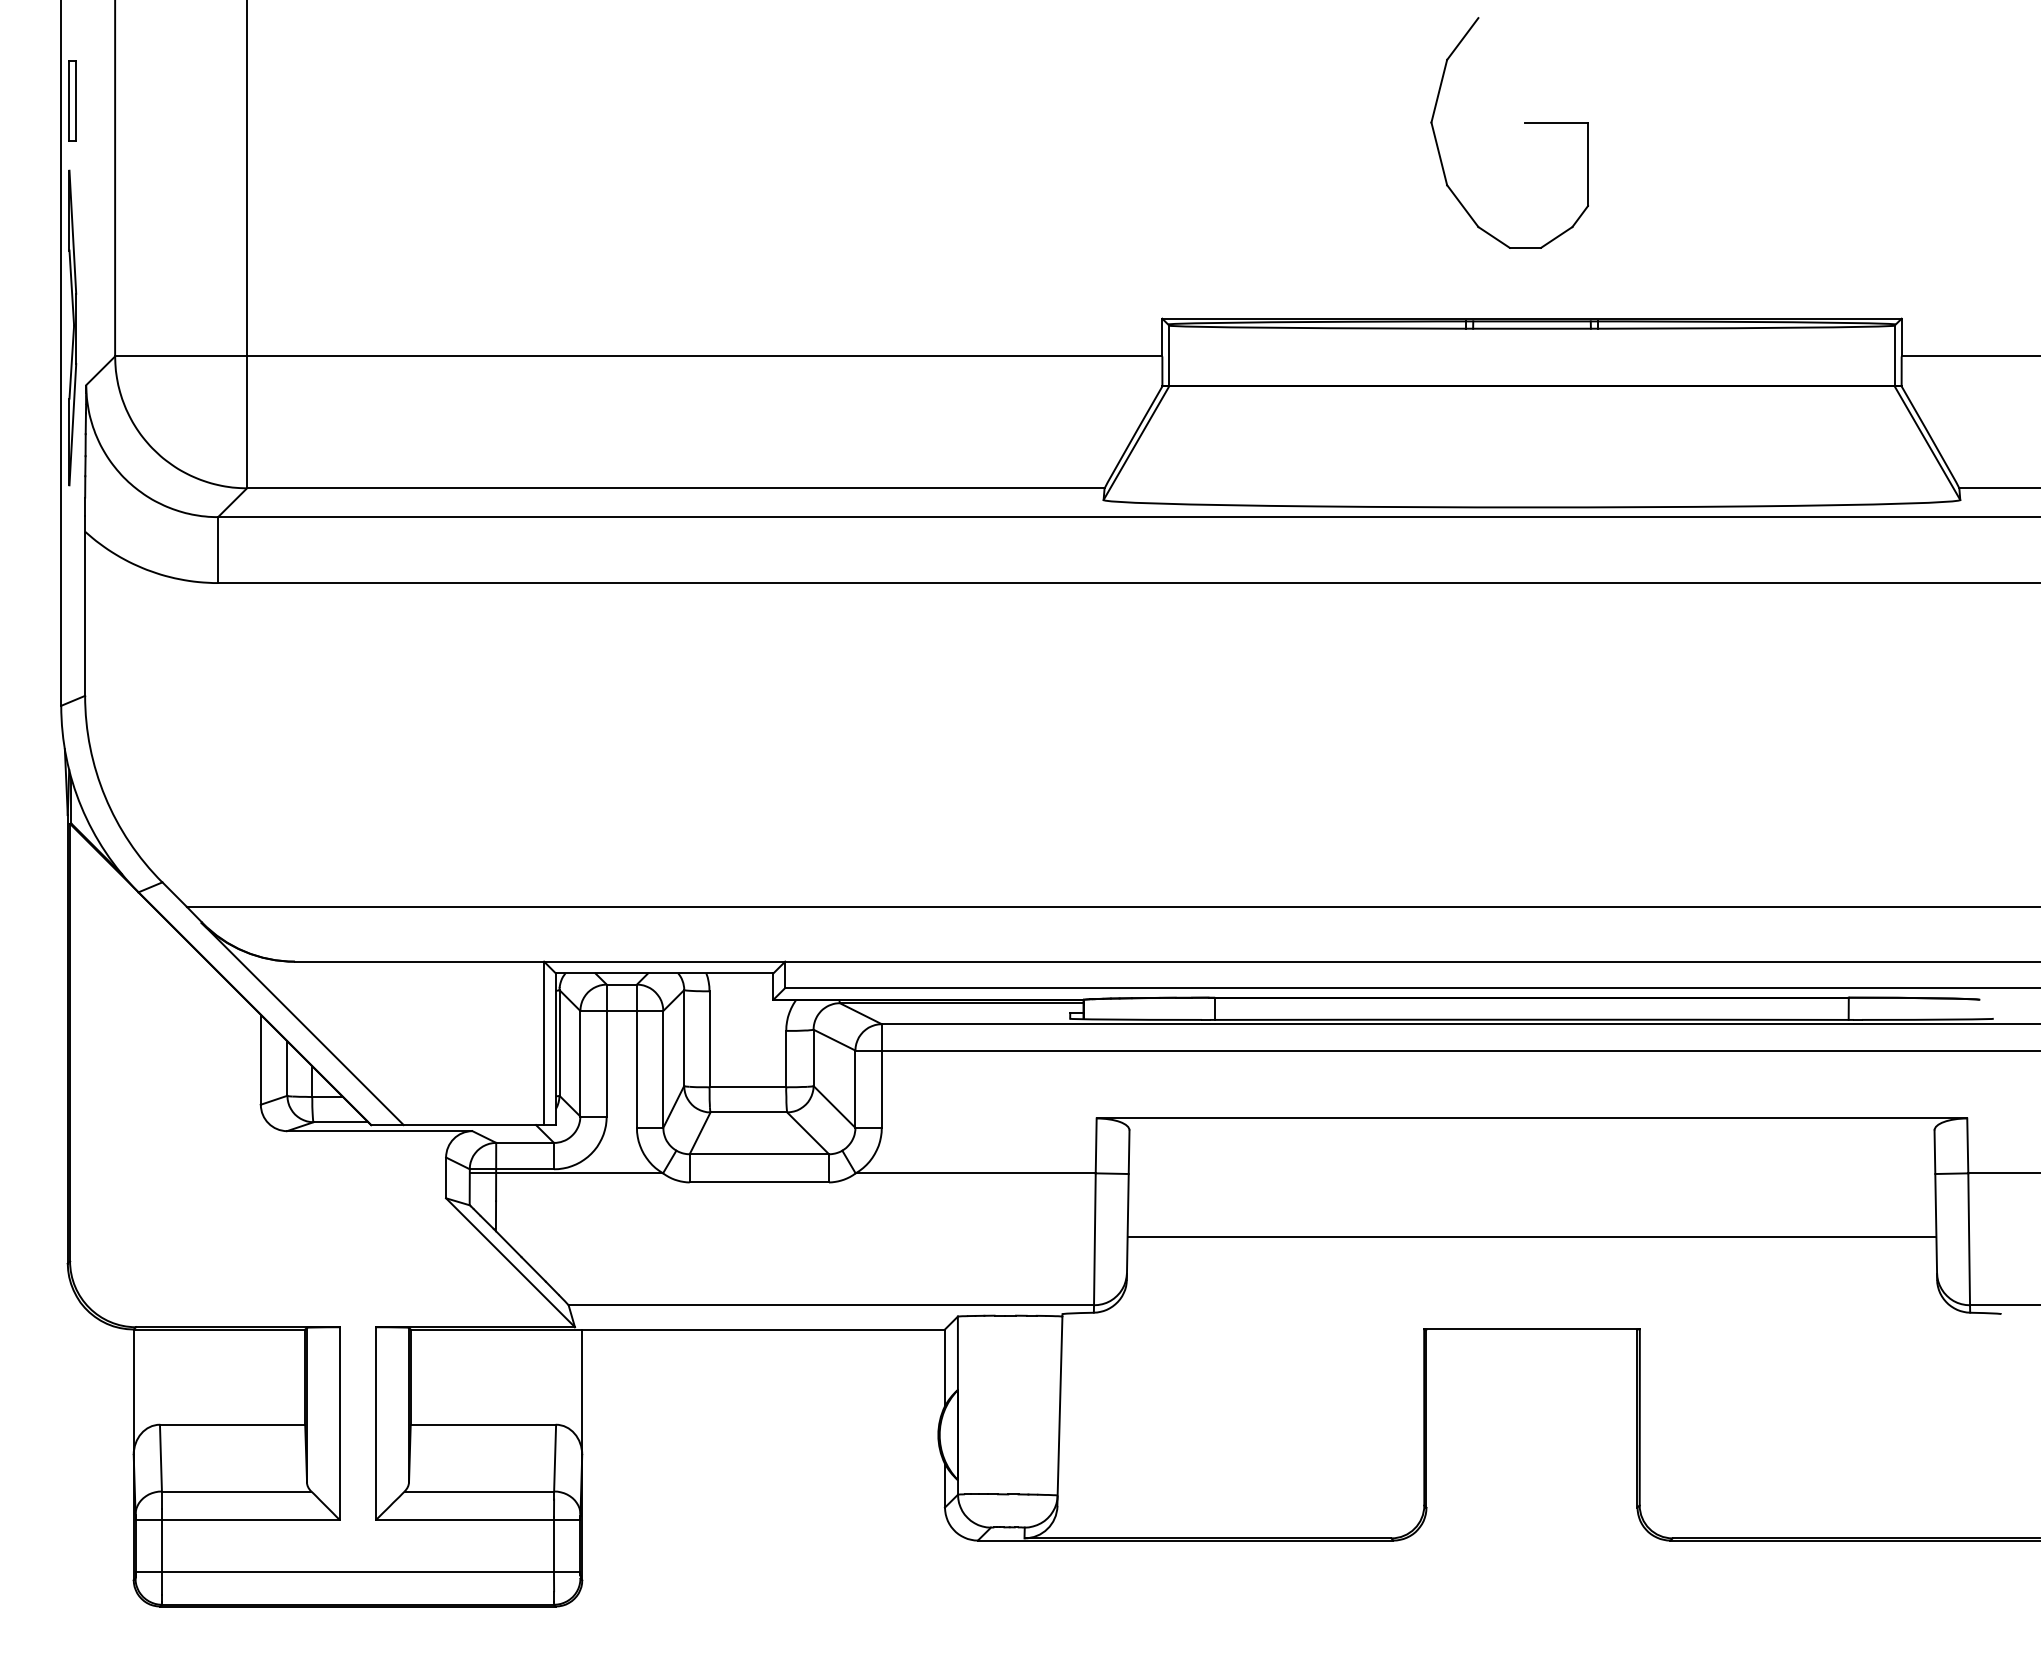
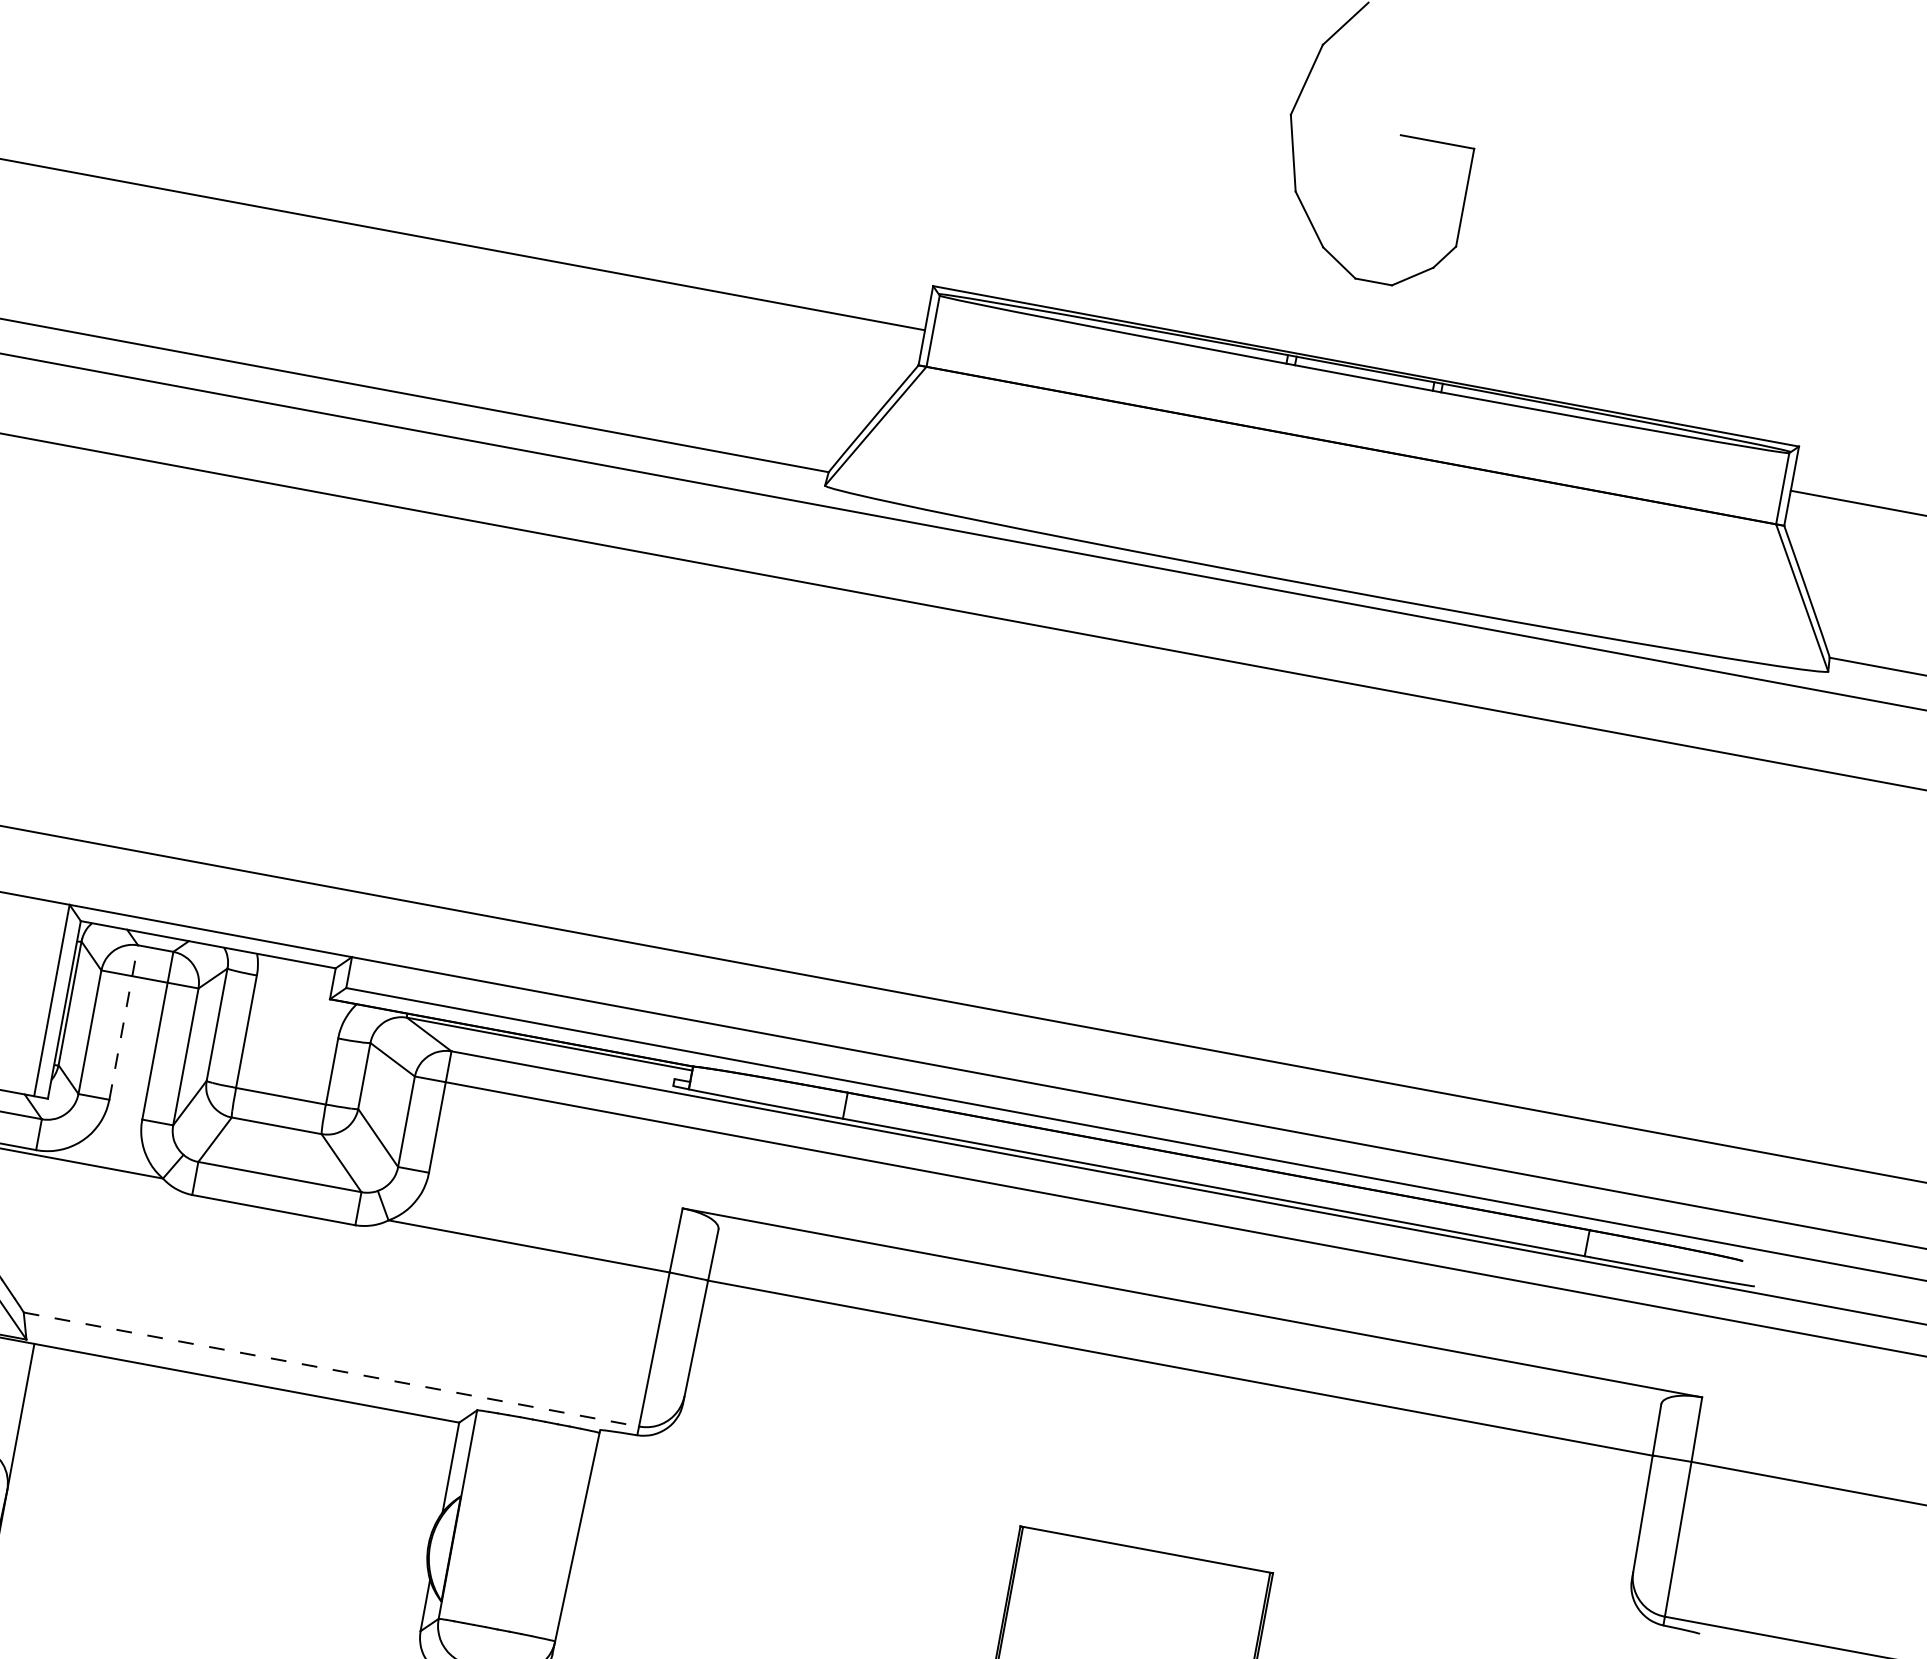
line: (606, 1050) -> (123, 1022), solid -> dashed
line: (1531, 1237) -> (1179, 1368), moved
line: (831, 1305) -> (331, 1369), solid -> dashed

